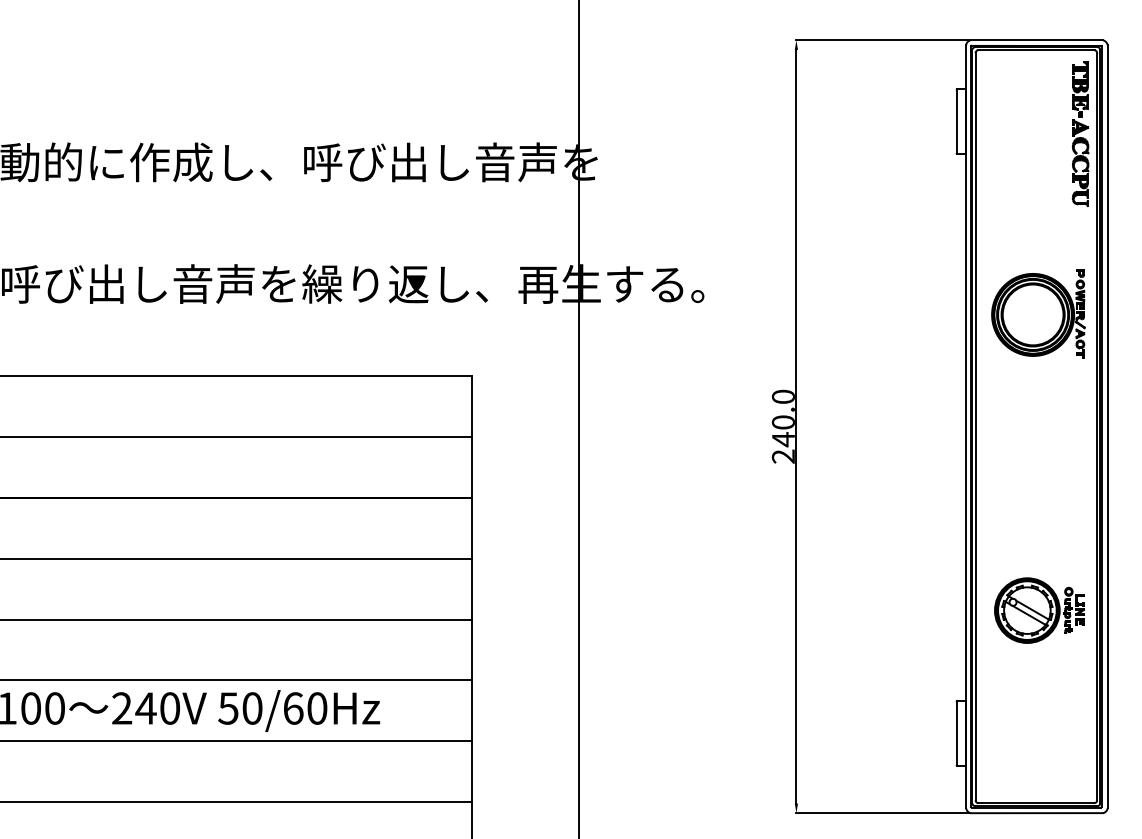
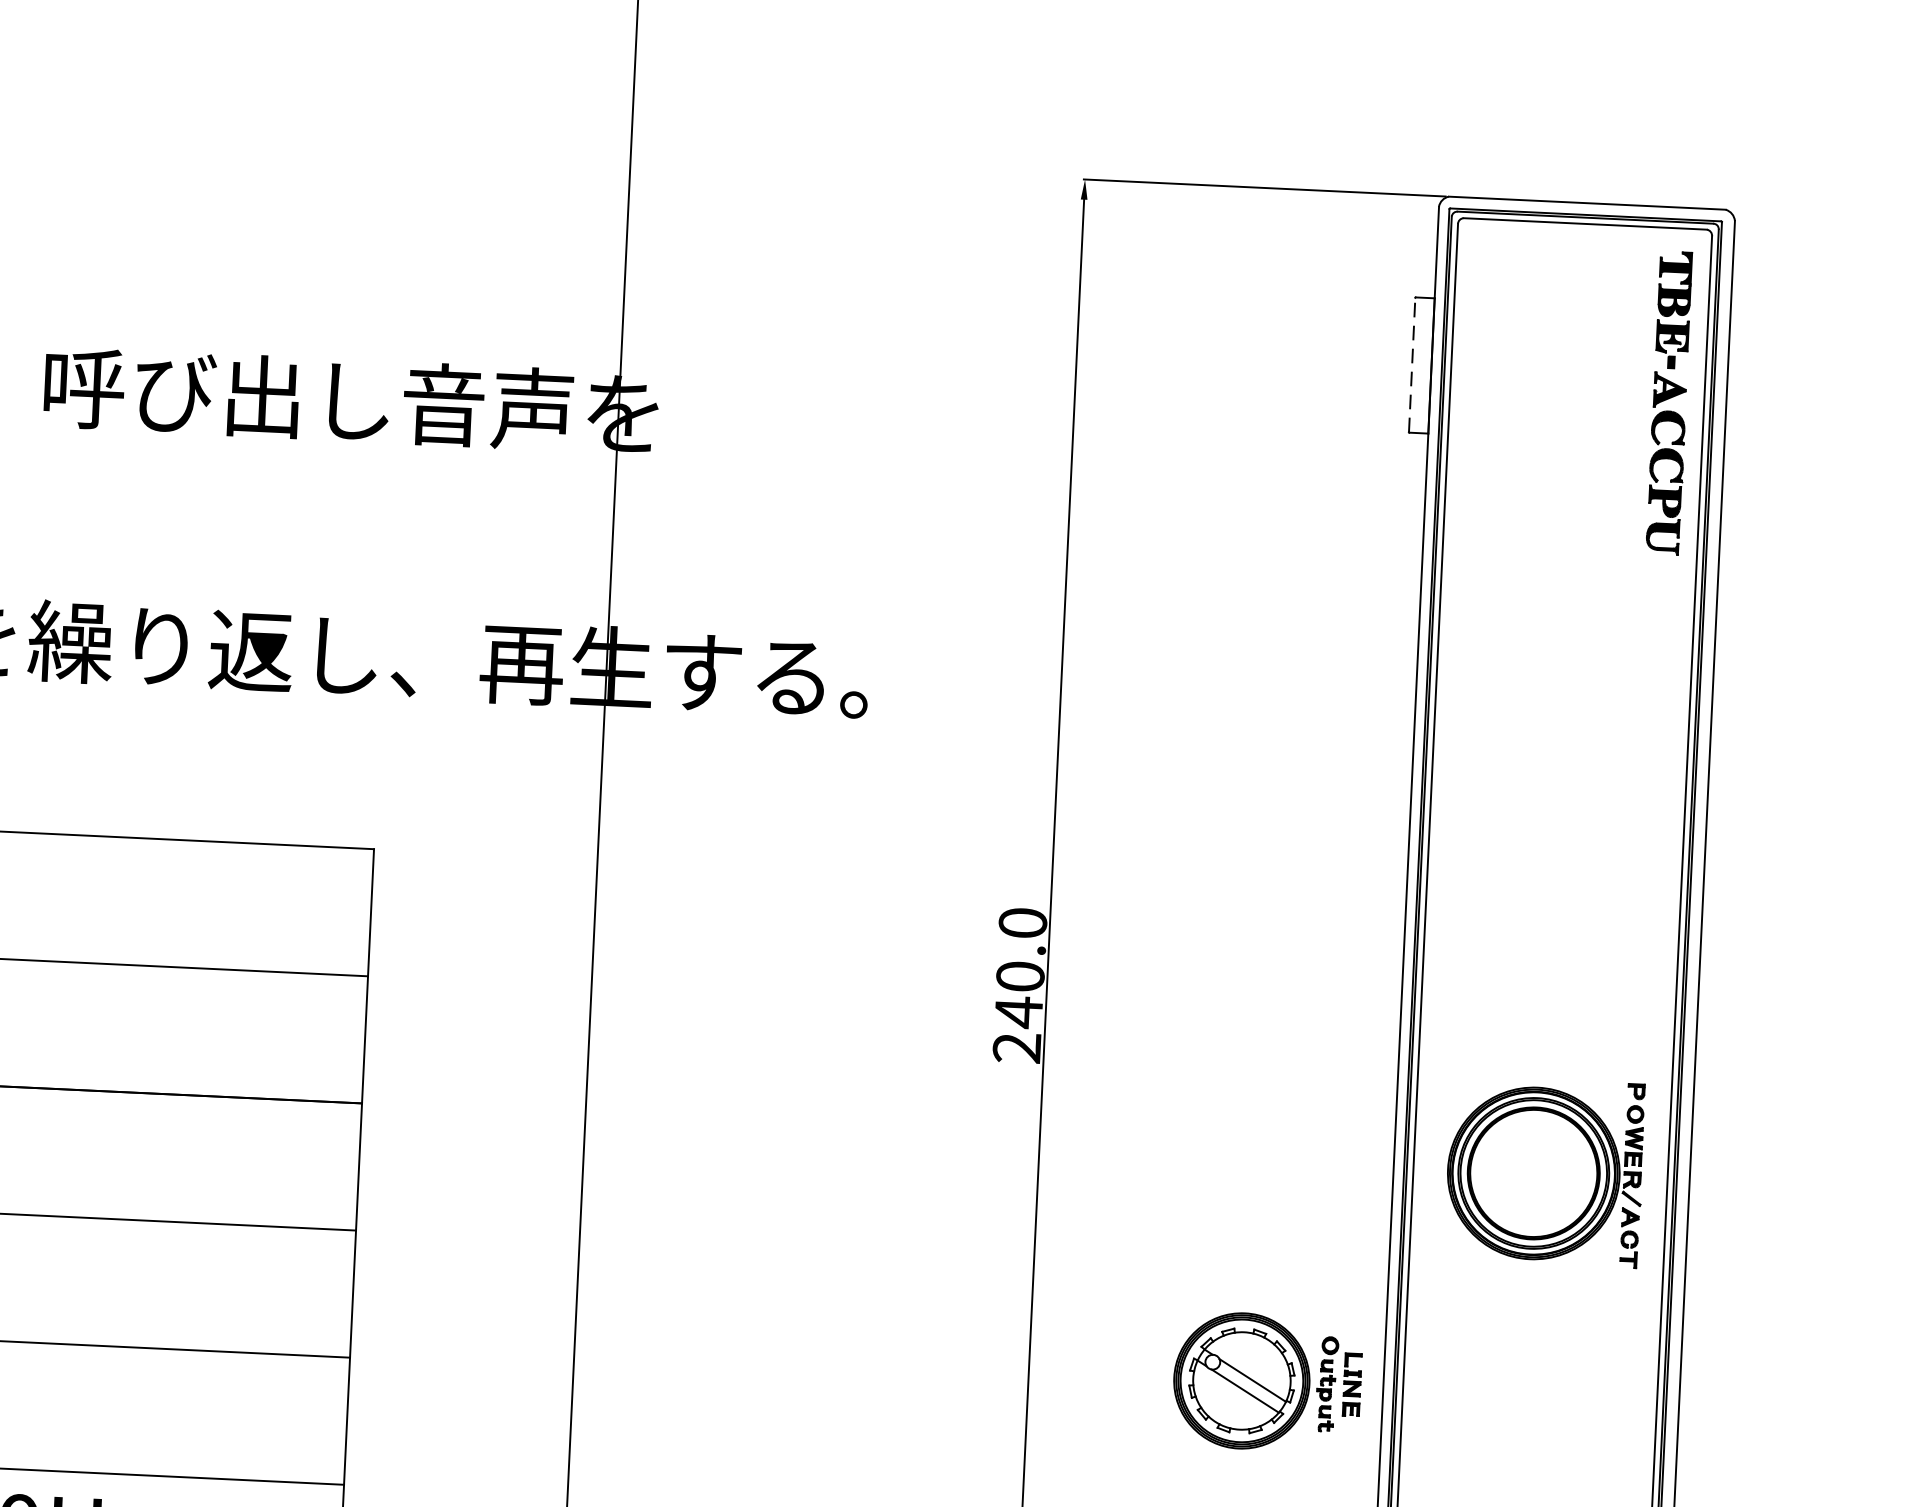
line: (956, 121) -> (1411, 364), solid -> dashed
part: (1038, 313) -> (1545, 1170), moved
part: (1039, 610) -> (1267, 1381), moved

